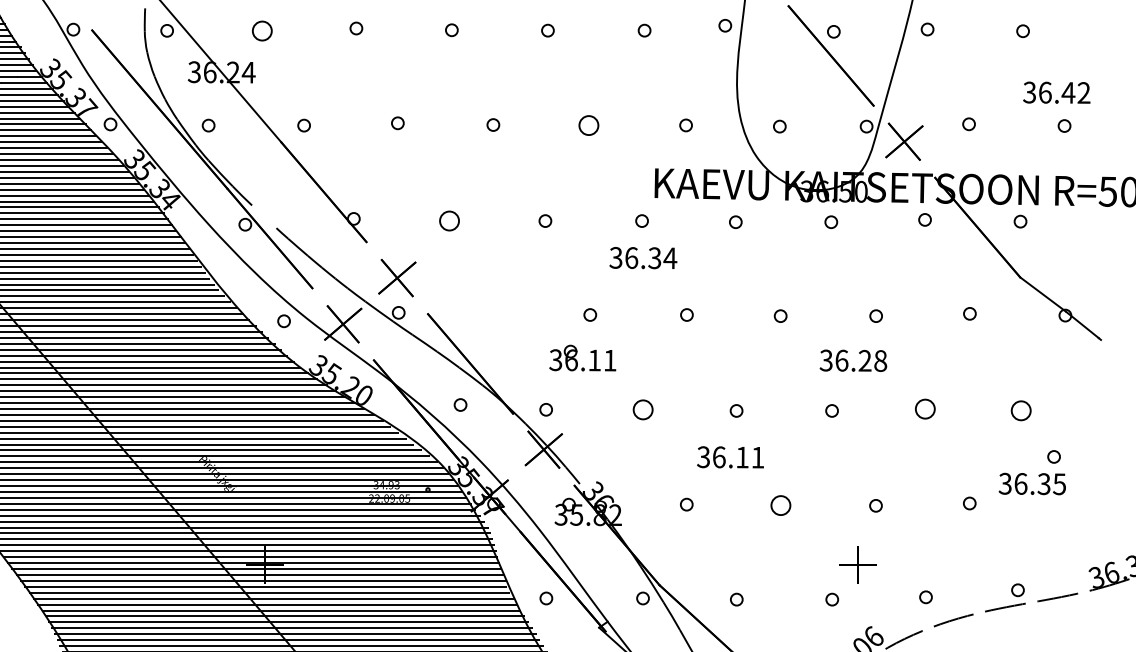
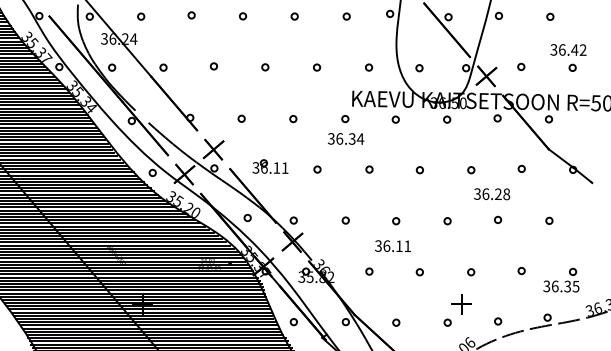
part: (263, 30) -> (141, 16), size x0.62
part: (590, 125) -> (317, 67), size x0.62
part: (449, 220) -> (241, 118), size x0.62
part: (582, 357) -> (270, 166), moved
text: (854, 361) -> (492, 194), moved
part: (926, 407) -> (498, 219), size x0.62
part: (642, 409) -> (345, 220), size x0.62
part: (1021, 409) -> (549, 220), size x0.62
part: (1032, 470) -> (561, 279), moved
part: (779, 506) -> (419, 272), size x0.62

